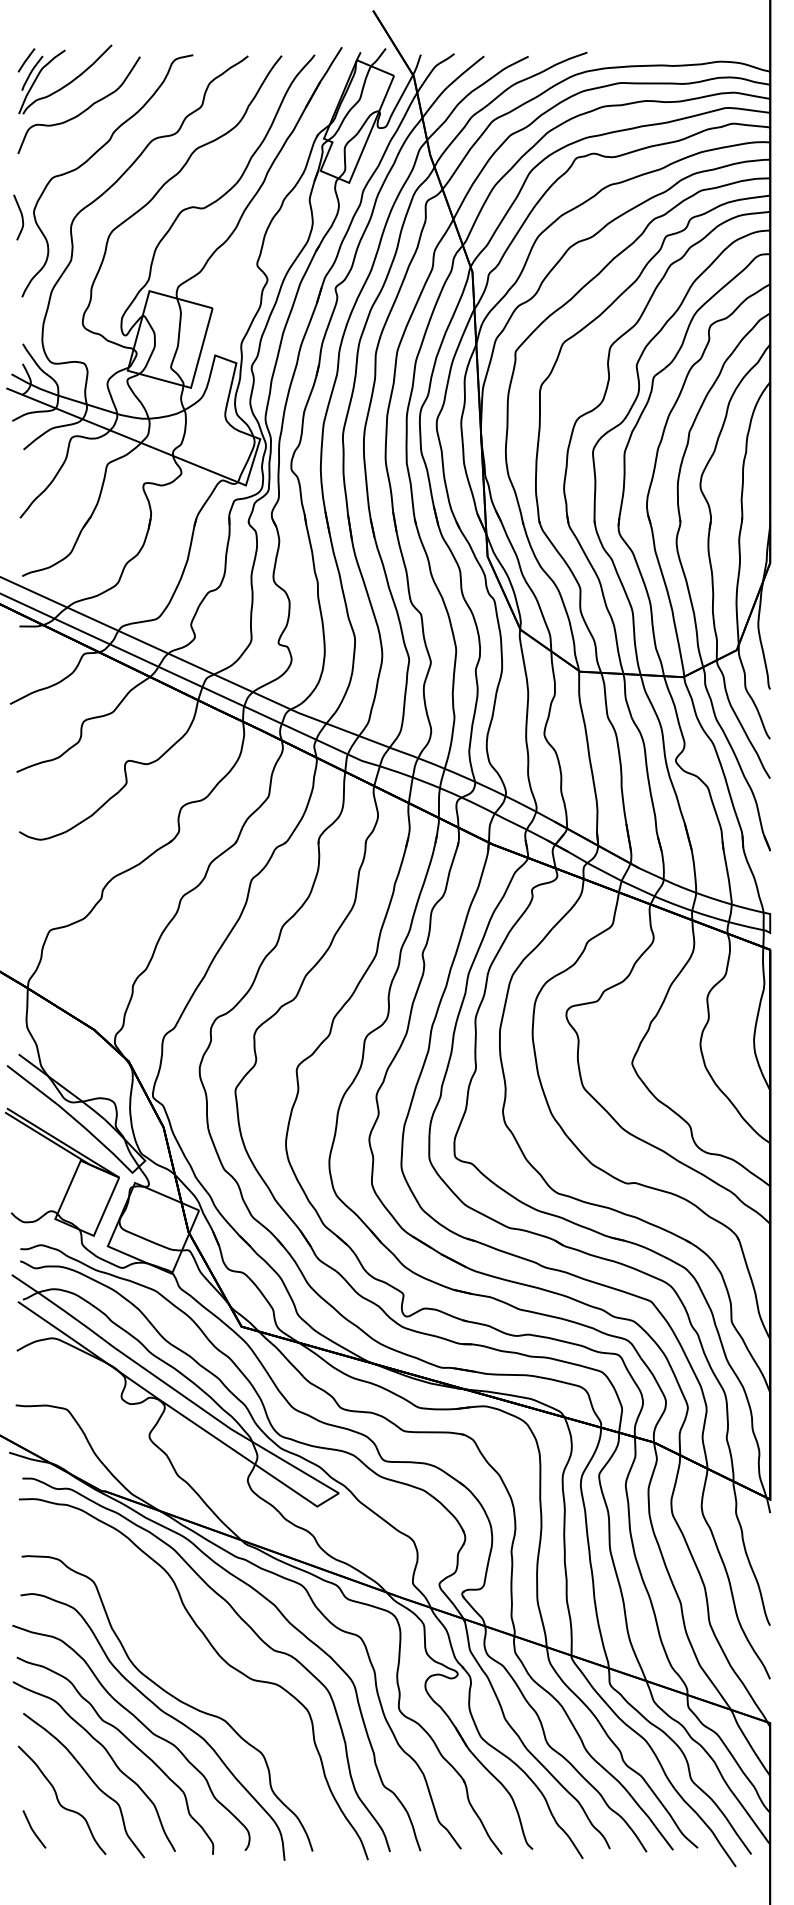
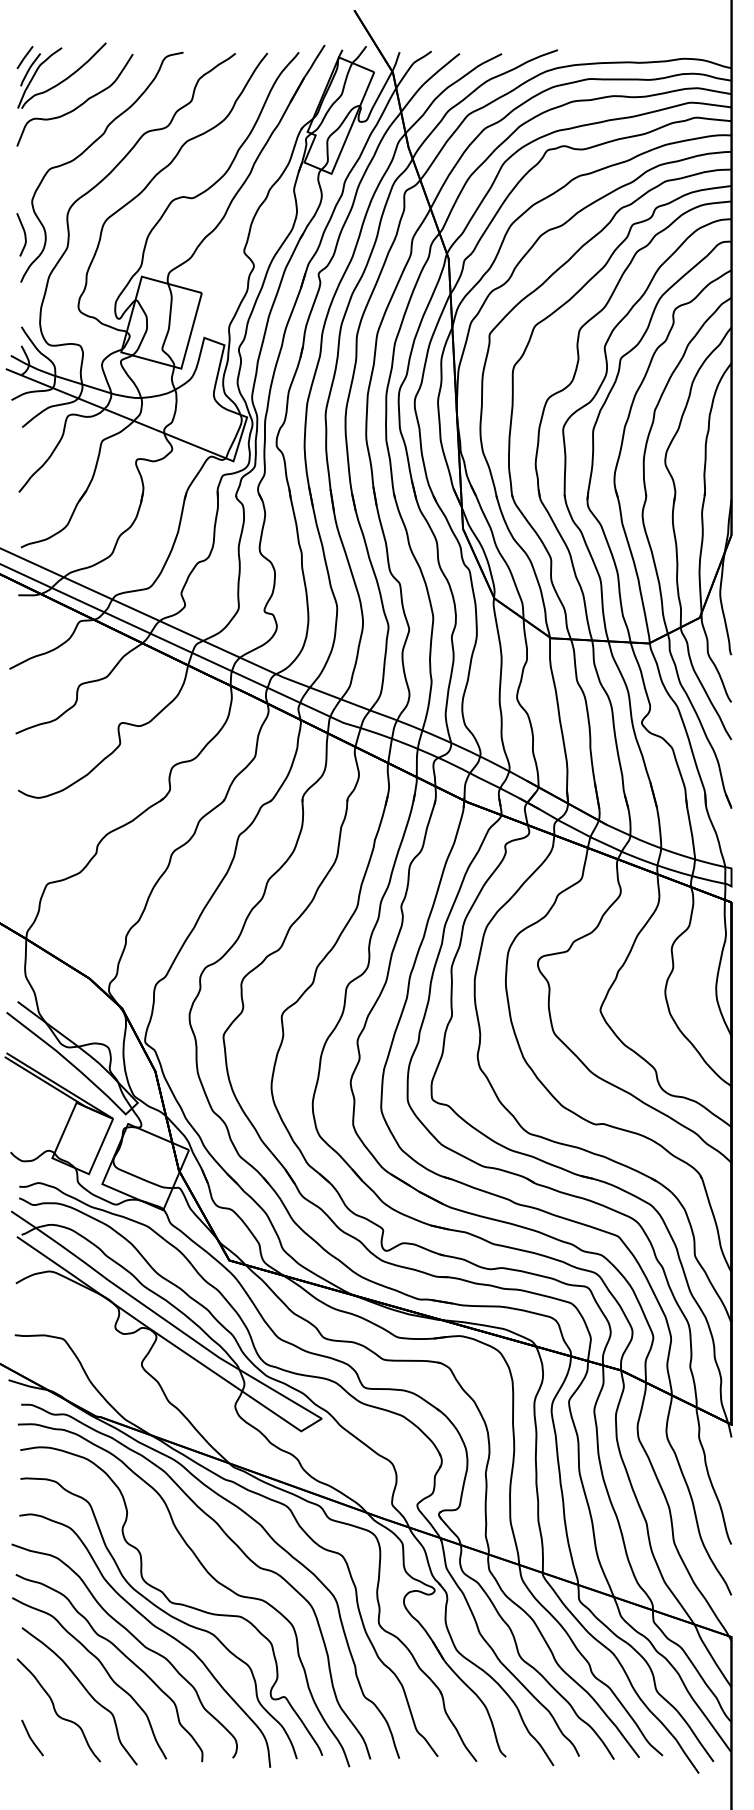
curve: (20, 215) -> (23, 232), moved
curve: (179, 1684) -> (170, 1600), added

